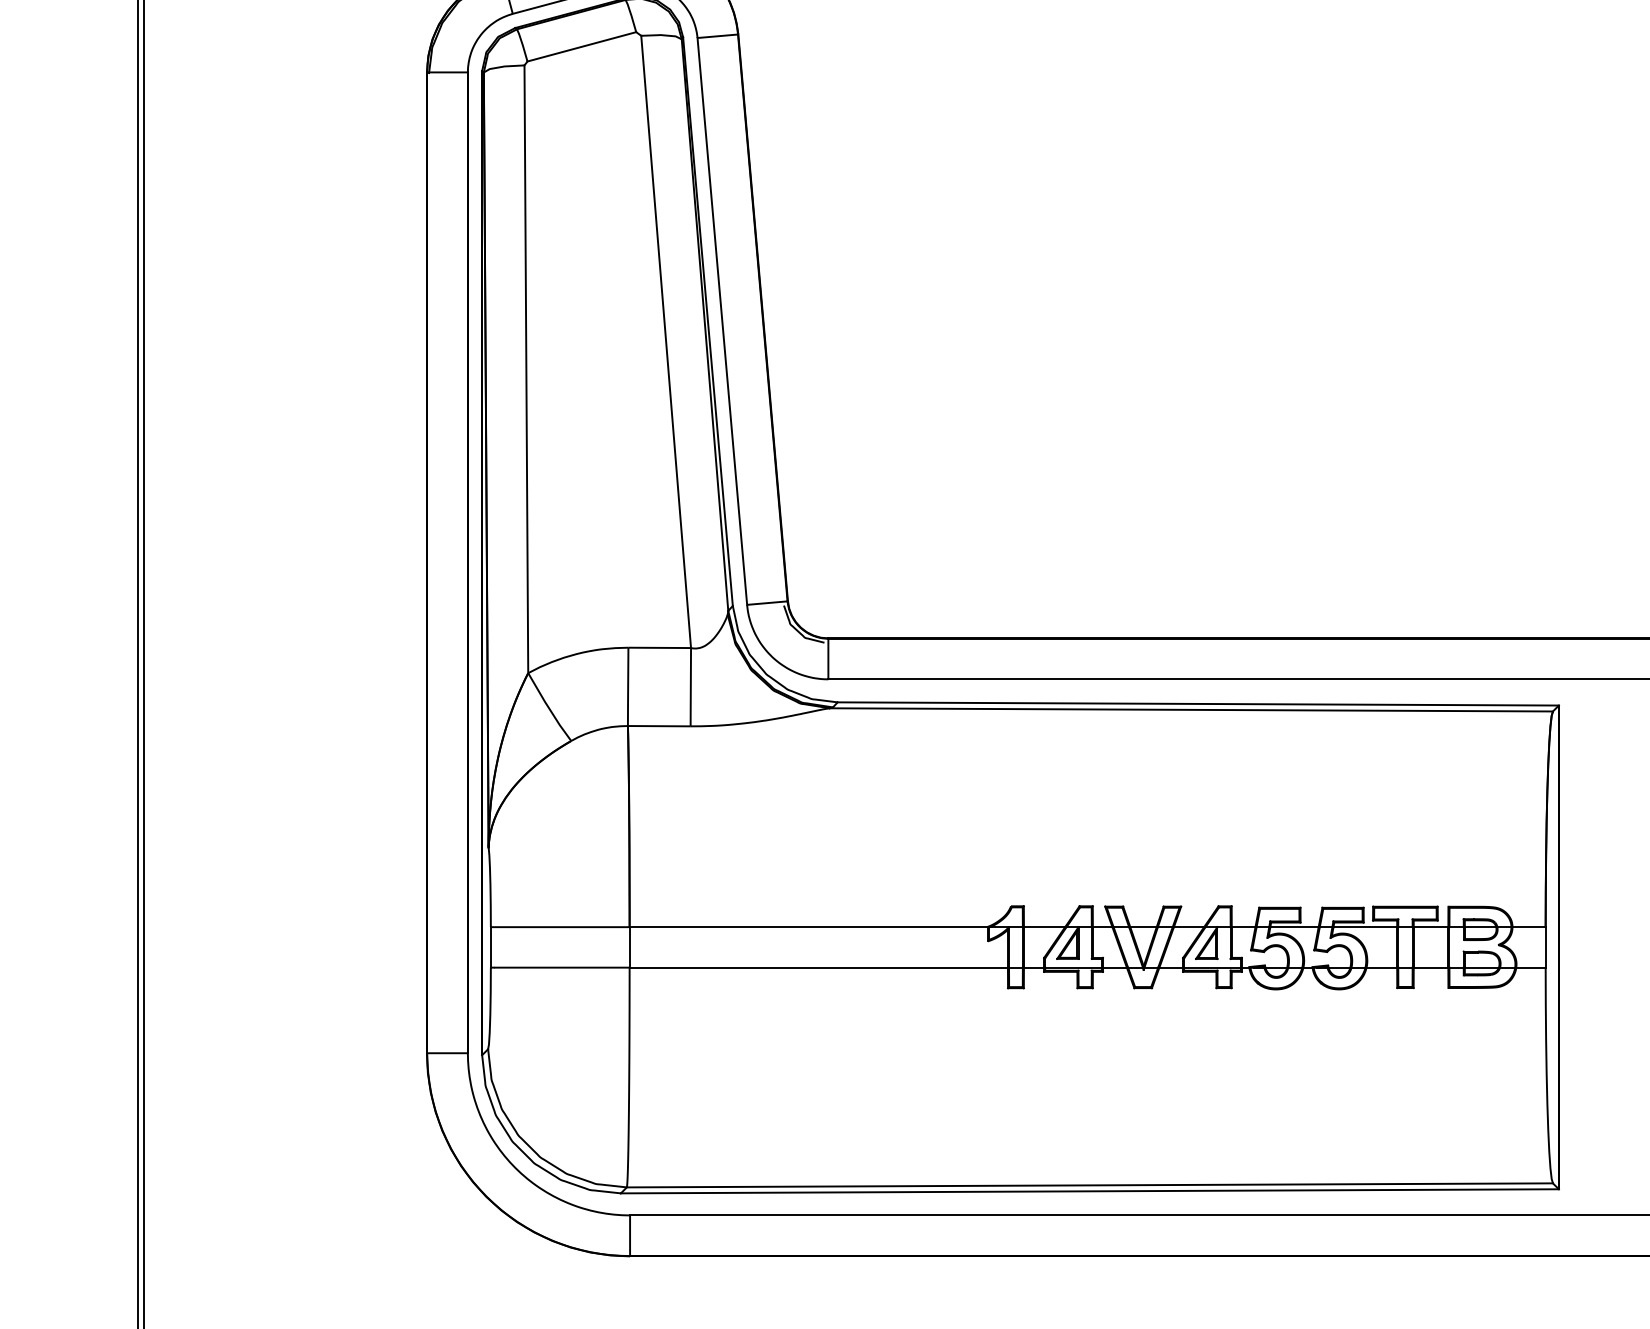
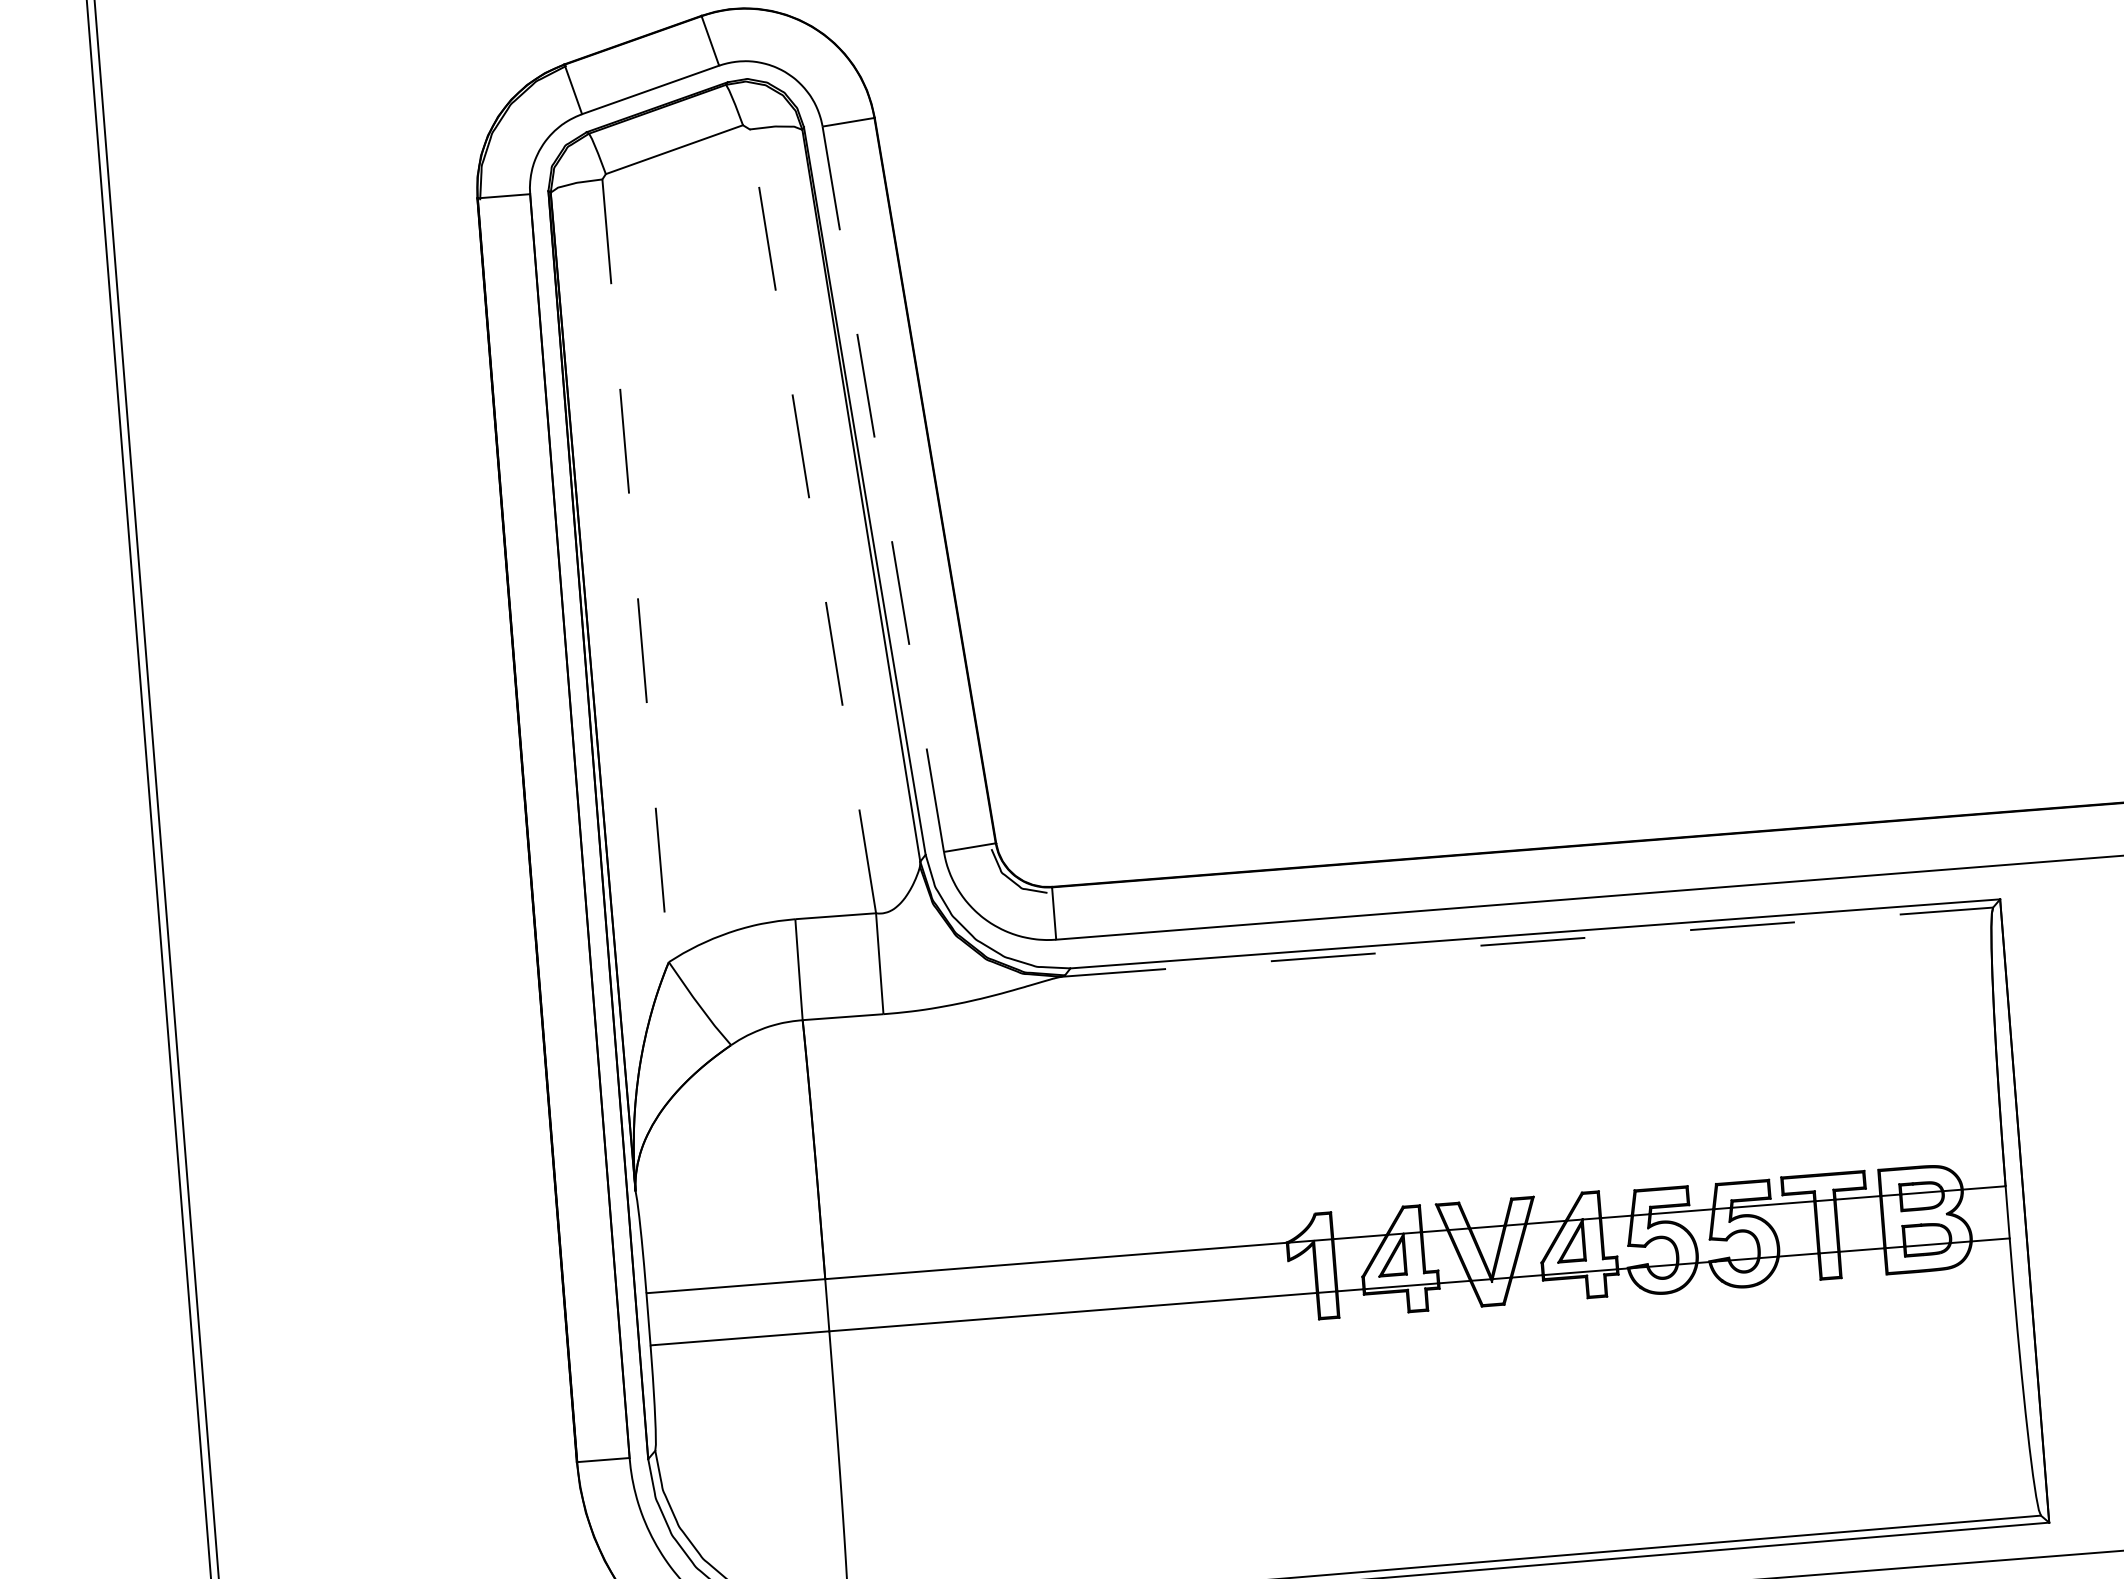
line: (722, 321) -> (883, 489), solid -> dashed
line: (666, 341) -> (813, 520), solid -> dashed
line: (526, 369) -> (635, 571), solid -> dashed
line: (1191, 709) -> (1527, 941), solid -> dashed

